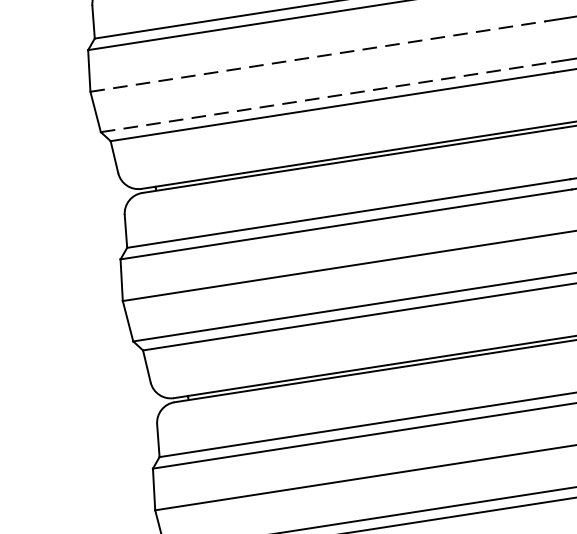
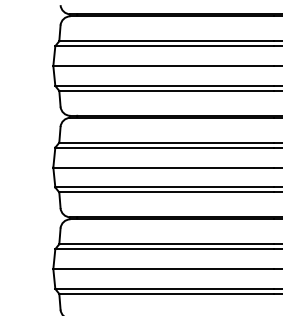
line: (319, 57) -> (164, 66), dashed -> solid
line: (327, 96) -> (165, 85), dashed -> solid

